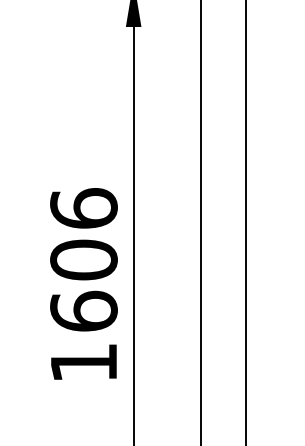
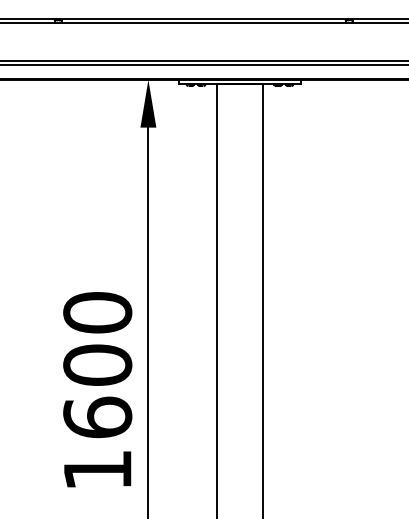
text: (83, 208) -> (97, 312), 1606 -> 1600

